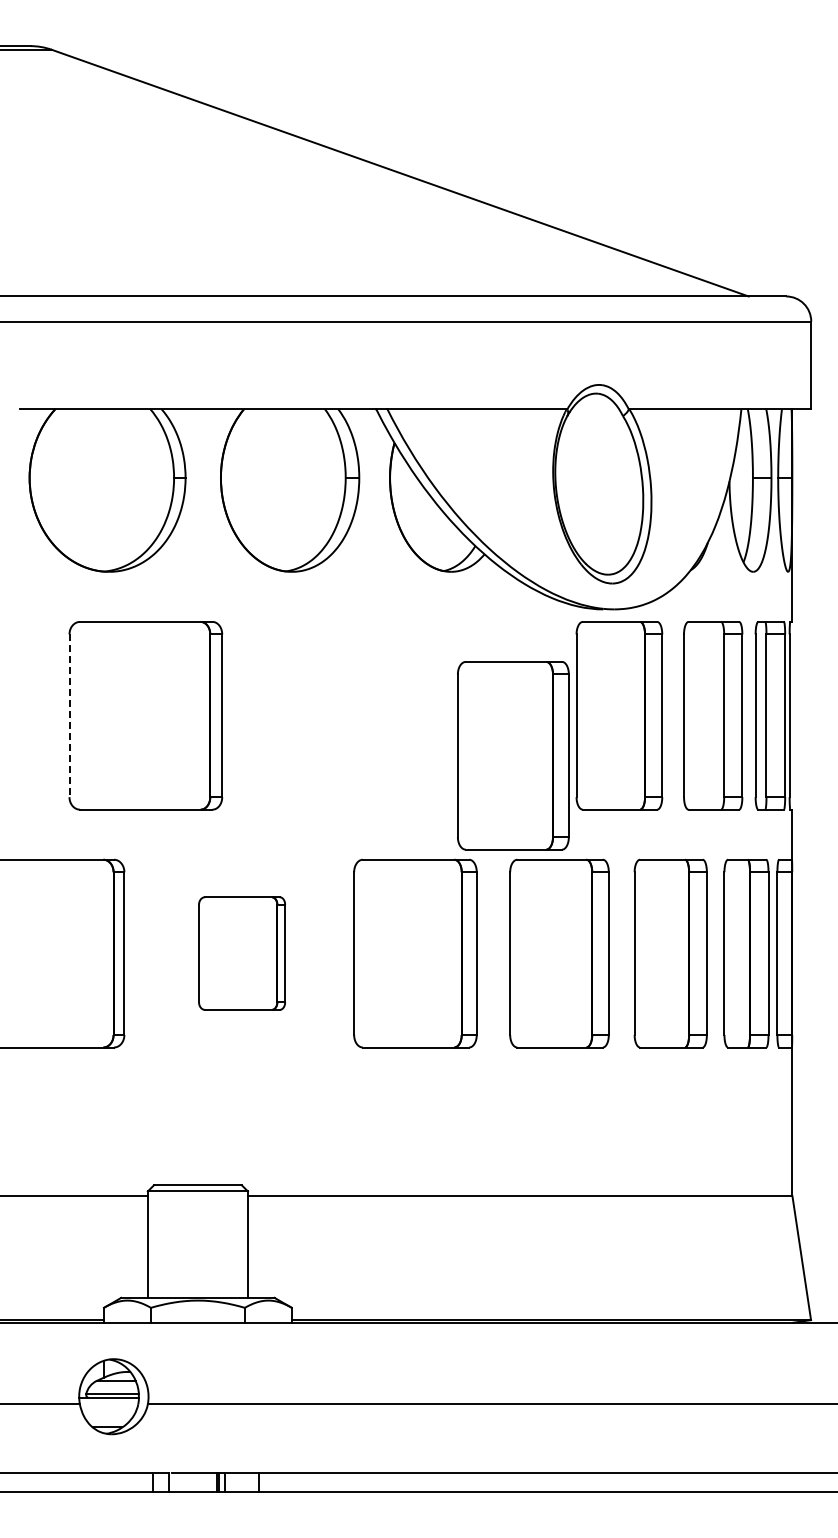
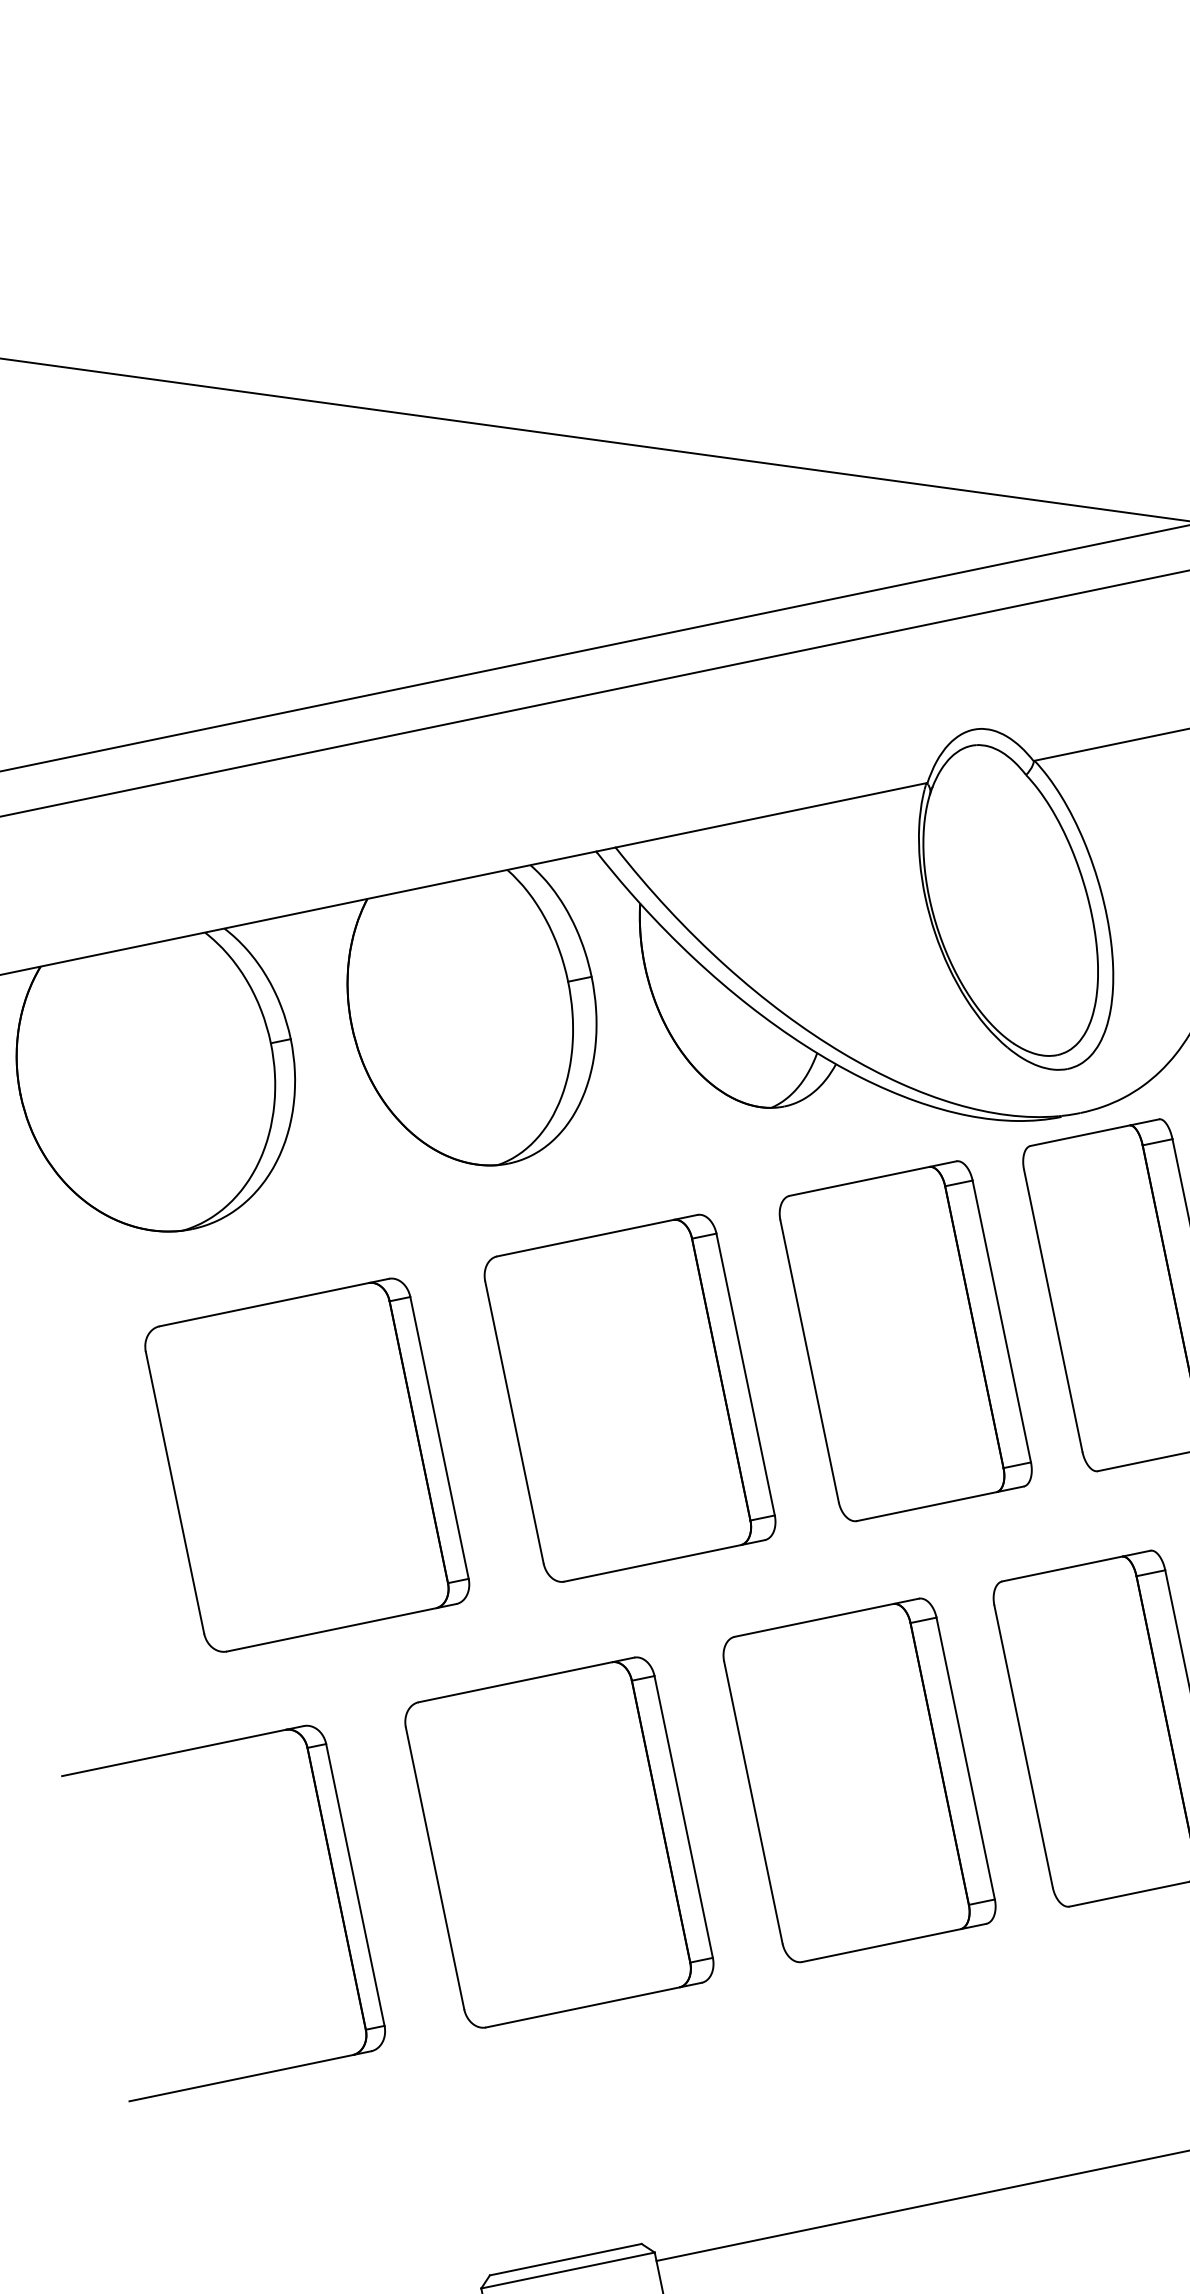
part: (331, 715) -> (628, 1398), added
line: (69, 716) -> (175, 1493), dashed -> solid
part: (513, 755) -> (905, 1340), moved
part: (241, 953) -> (558, 1842), size x1.67

